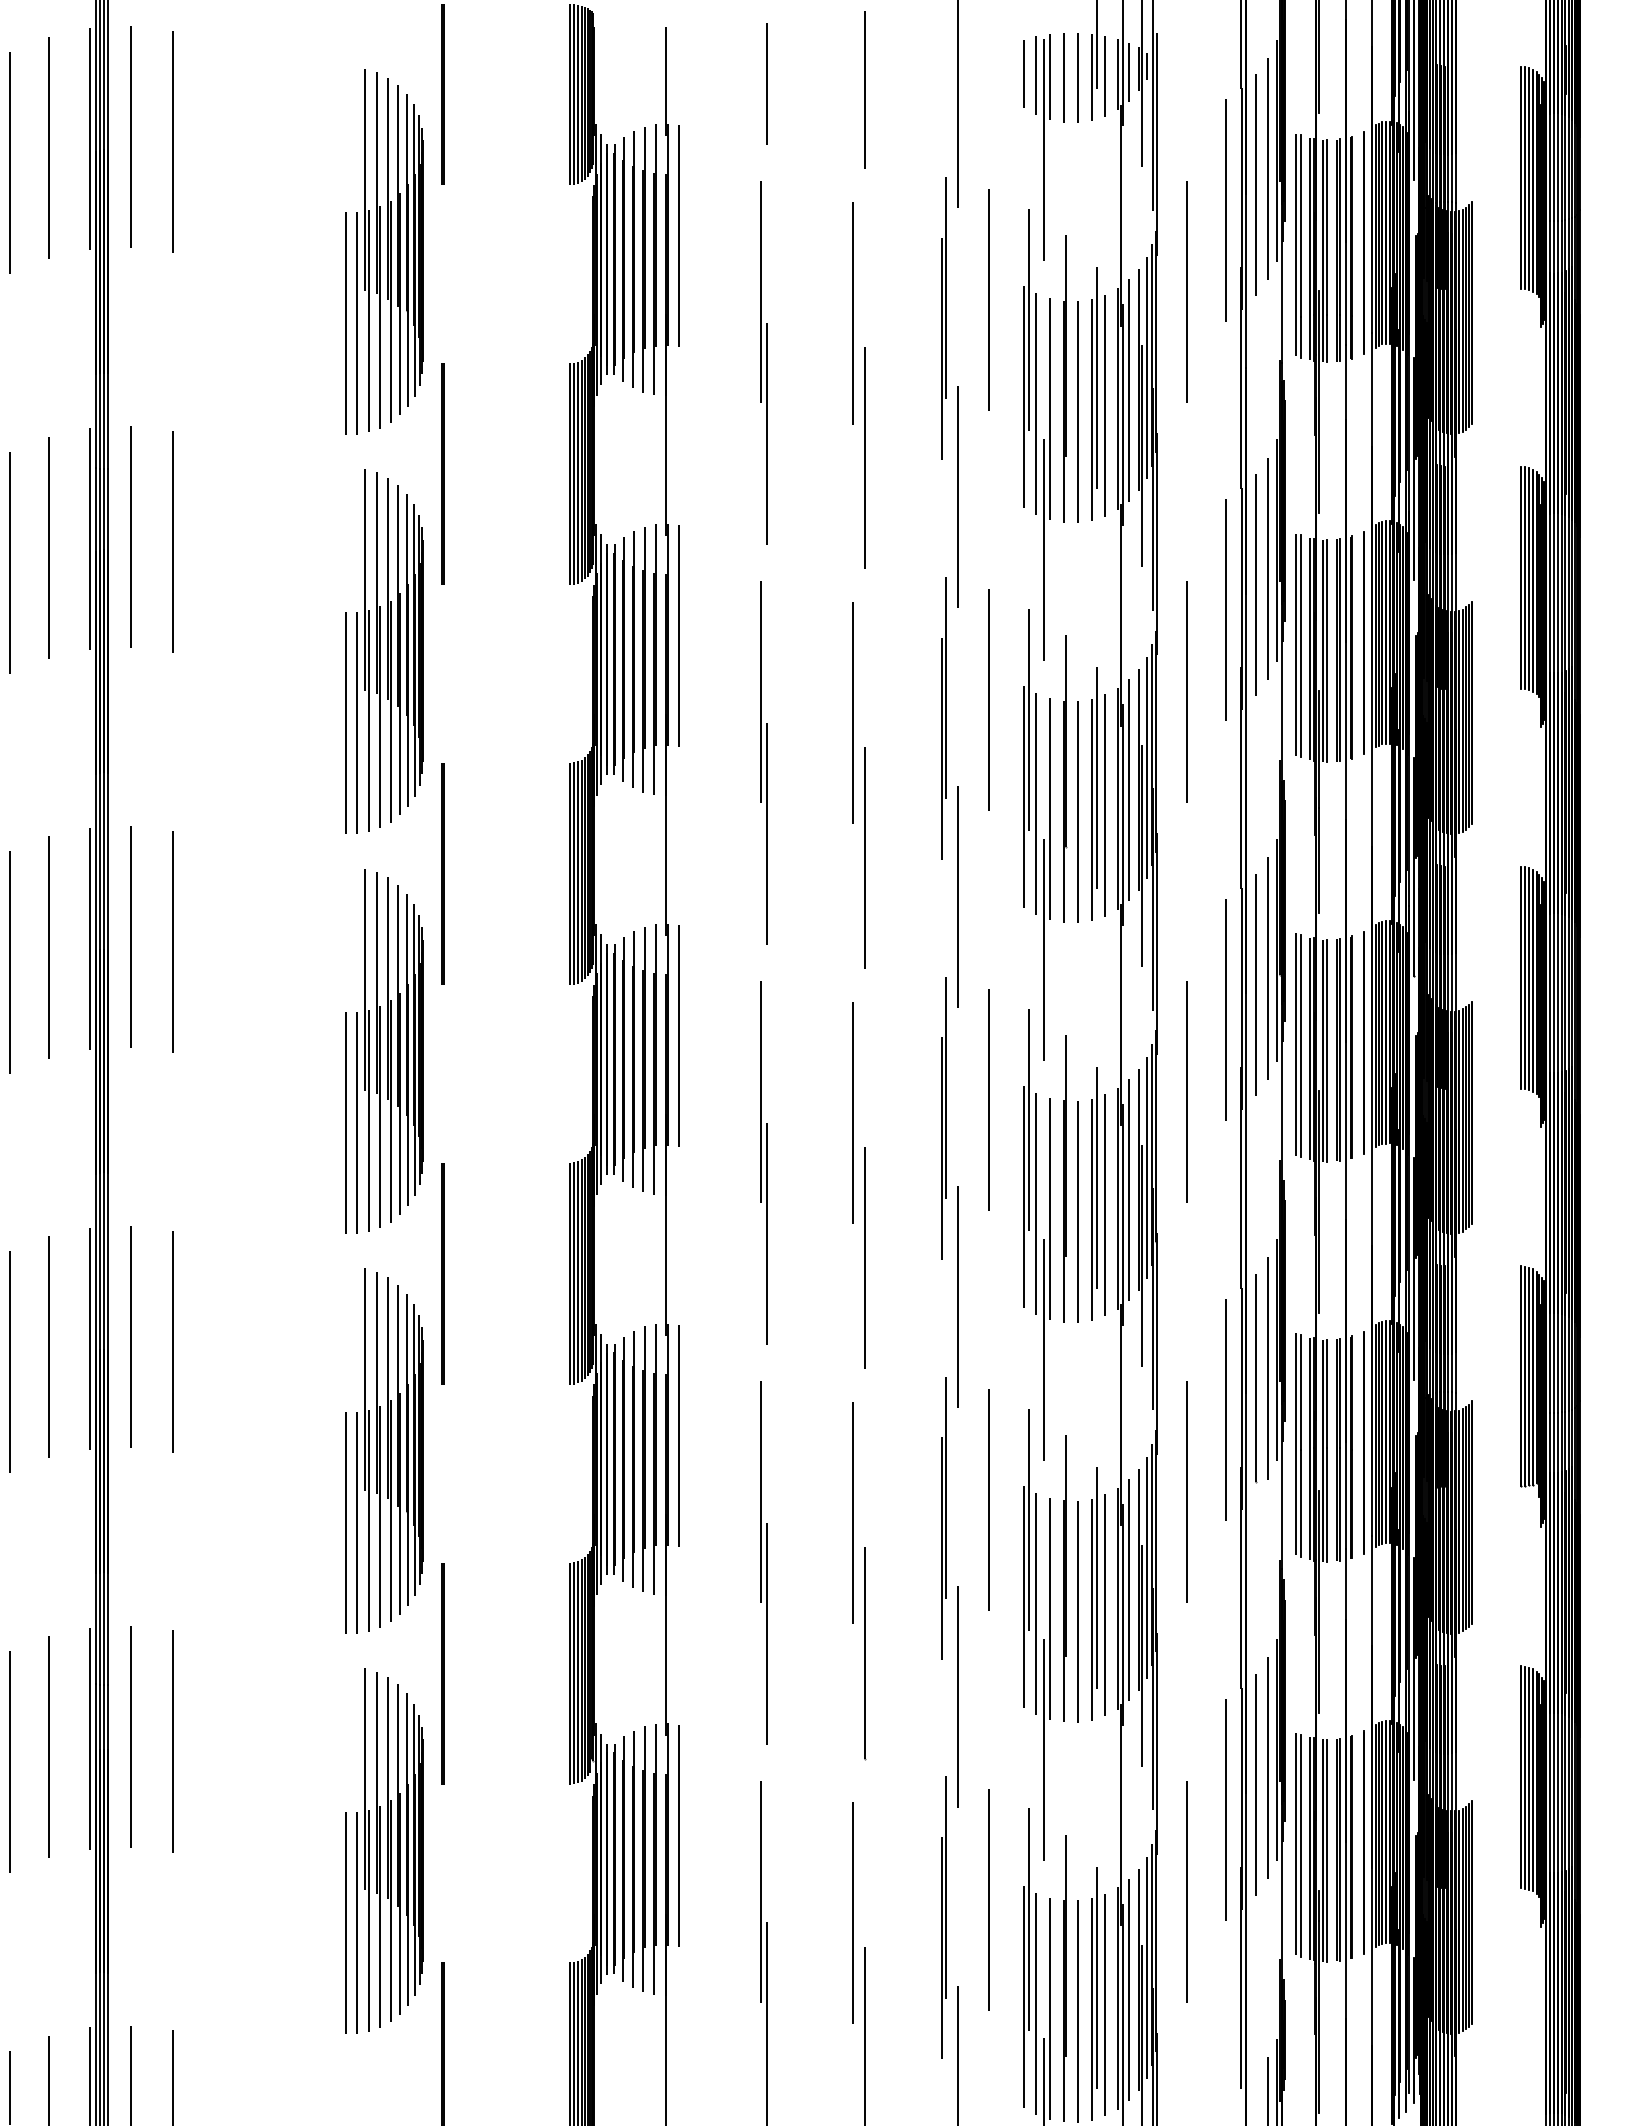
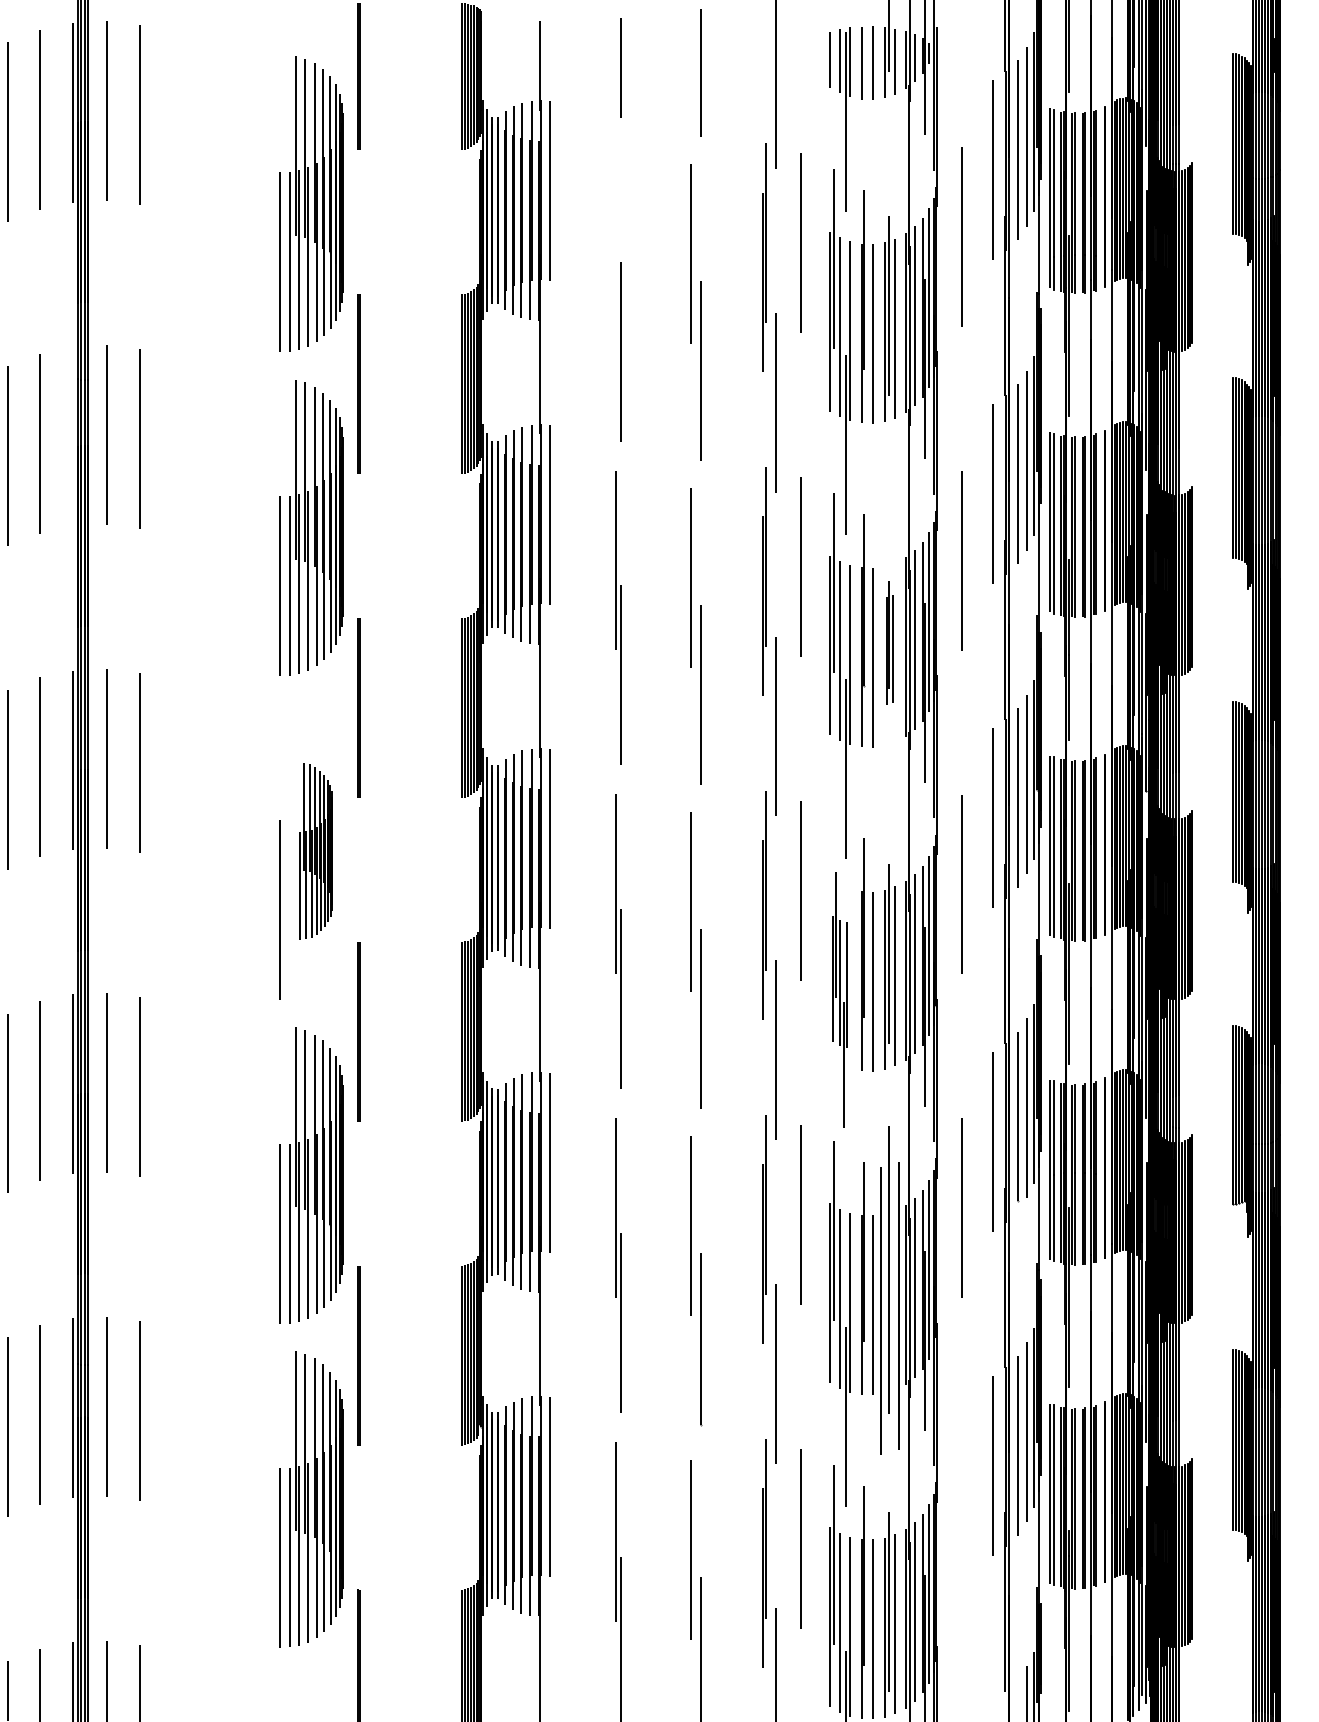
line: (760, 291) -> (616, 236), removed
line: (89, 538) -> (72, 436), removed
part: (1097, 793) -> (889, 642), size x0.6
part: (390, 1051) -> (316, 851), size x0.6
part: (1036, 1233) -> (839, 999), size x0.7
part: (1097, 1593) -> (889, 1290), size x1.6
line: (1186, 1890) -> (961, 1531), removed

